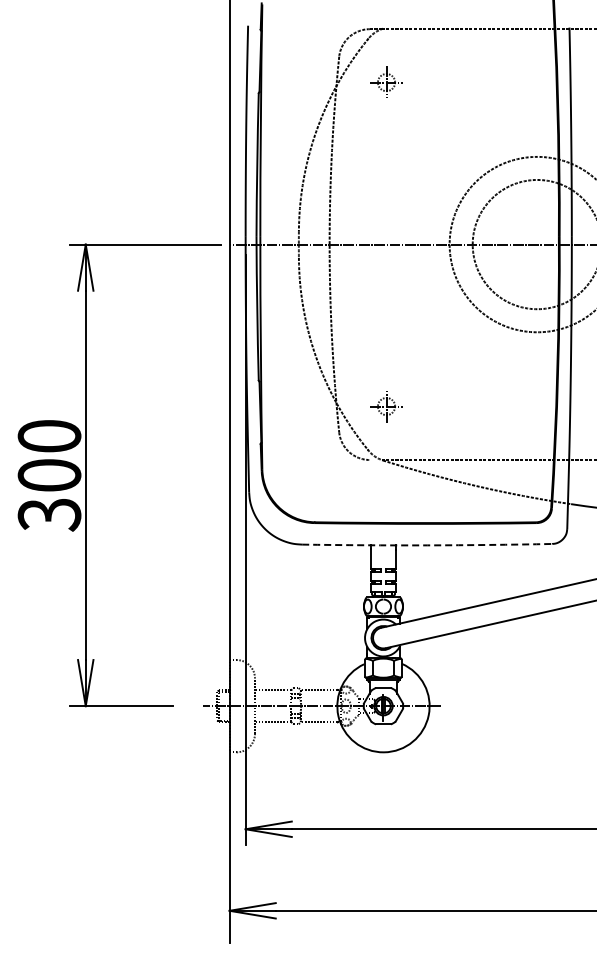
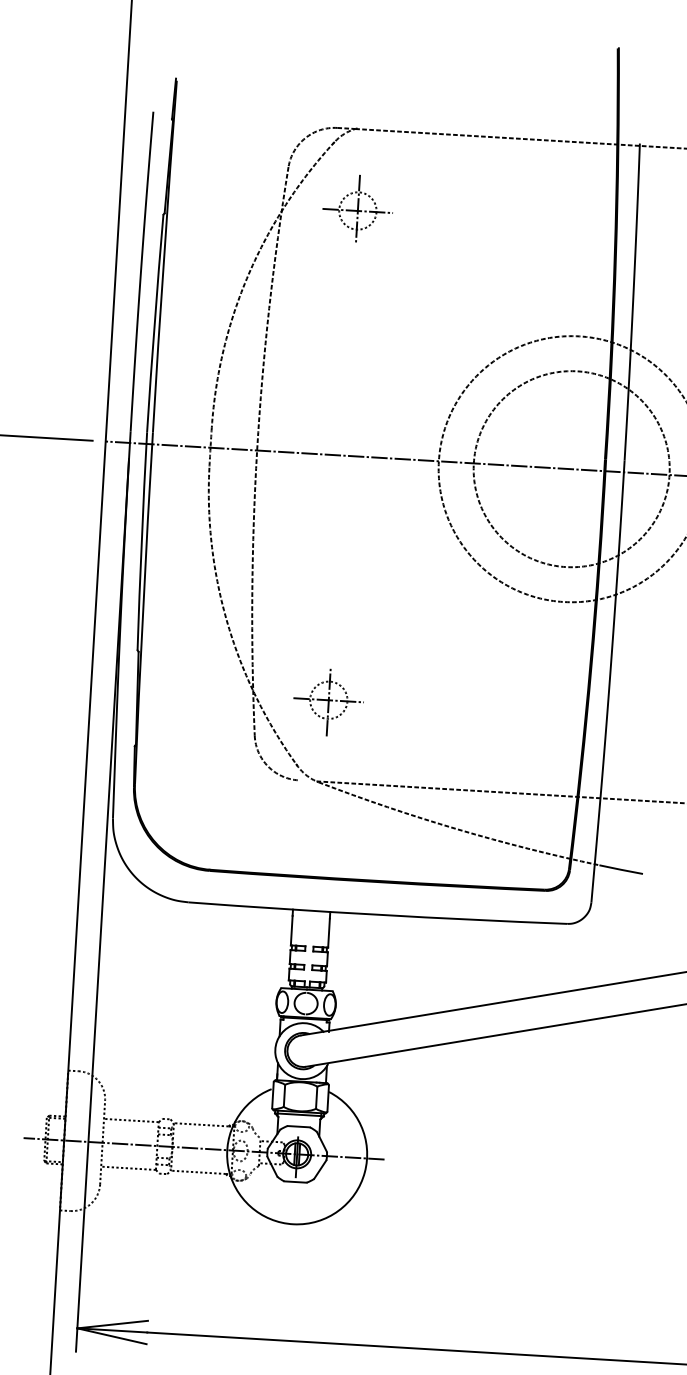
part: (386, 81) -> (357, 208), size x1.43
part: (386, 407) -> (328, 702), size x1.43
arc: (427, 545) -> (378, 914), dashed -> solid

